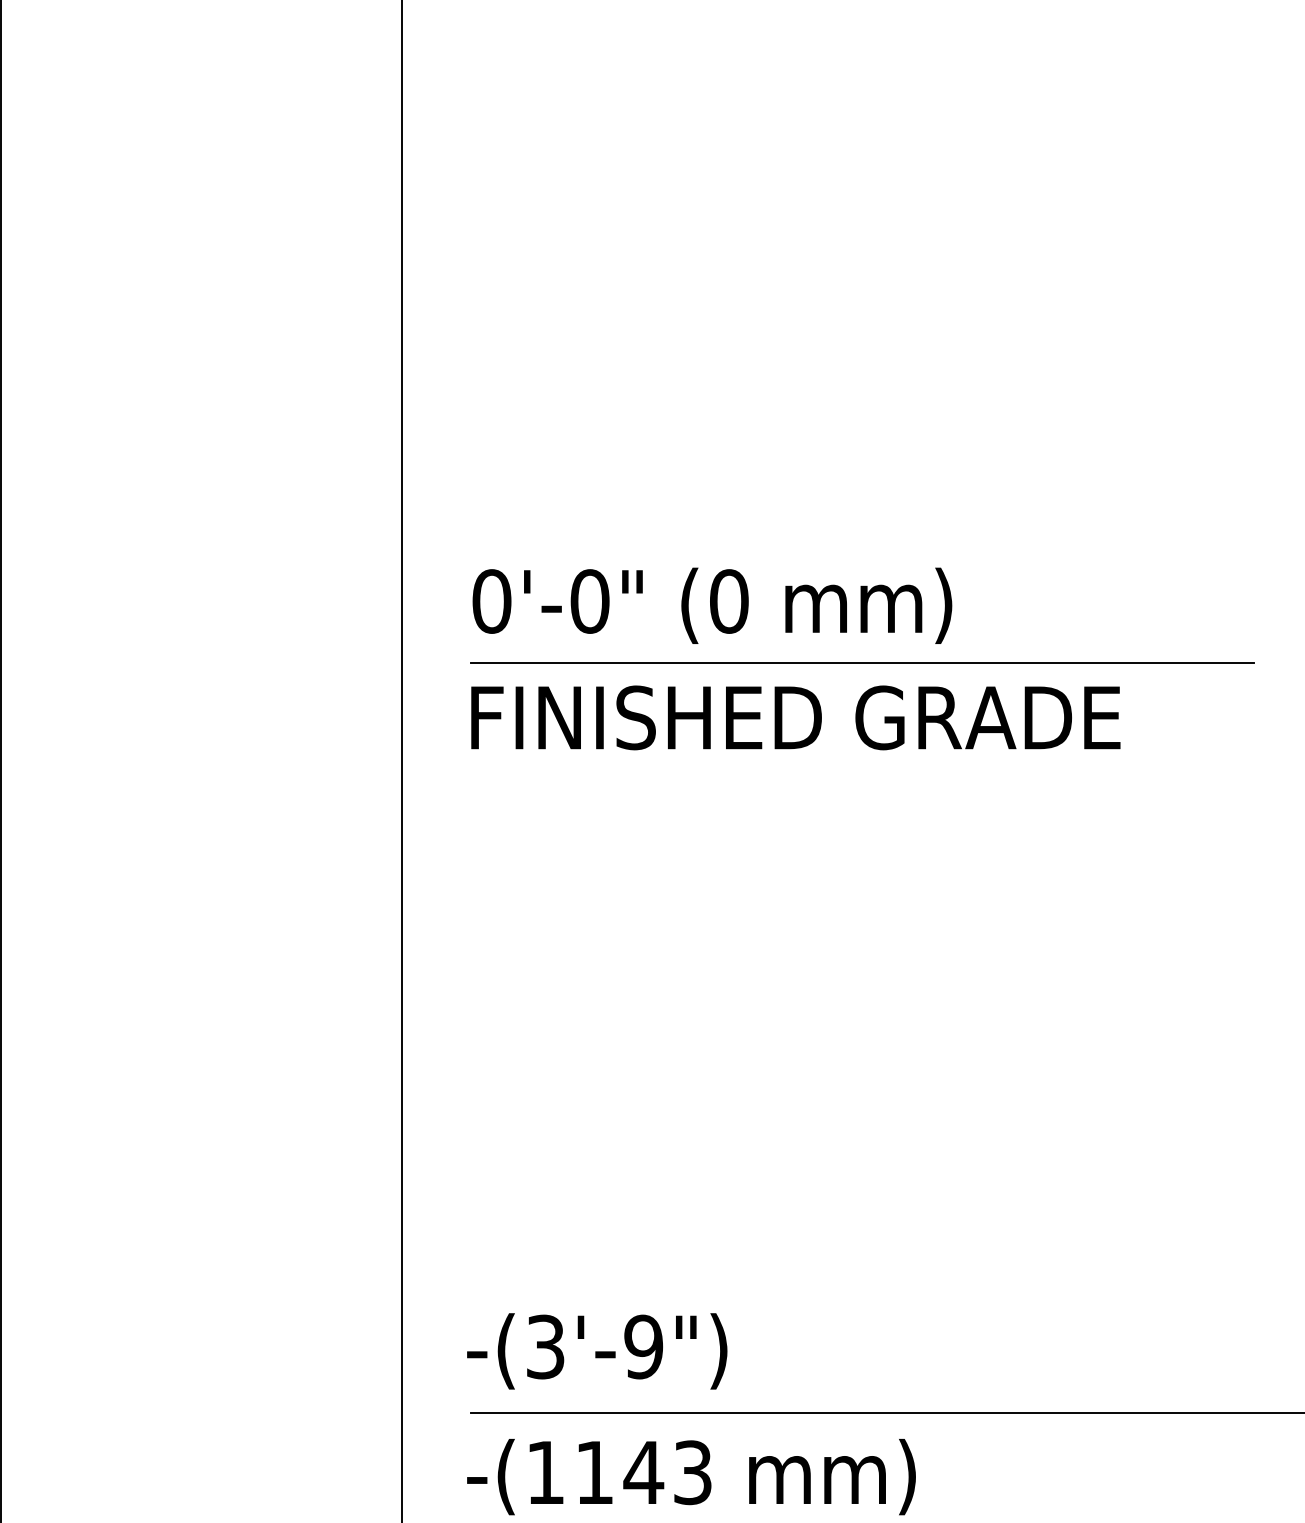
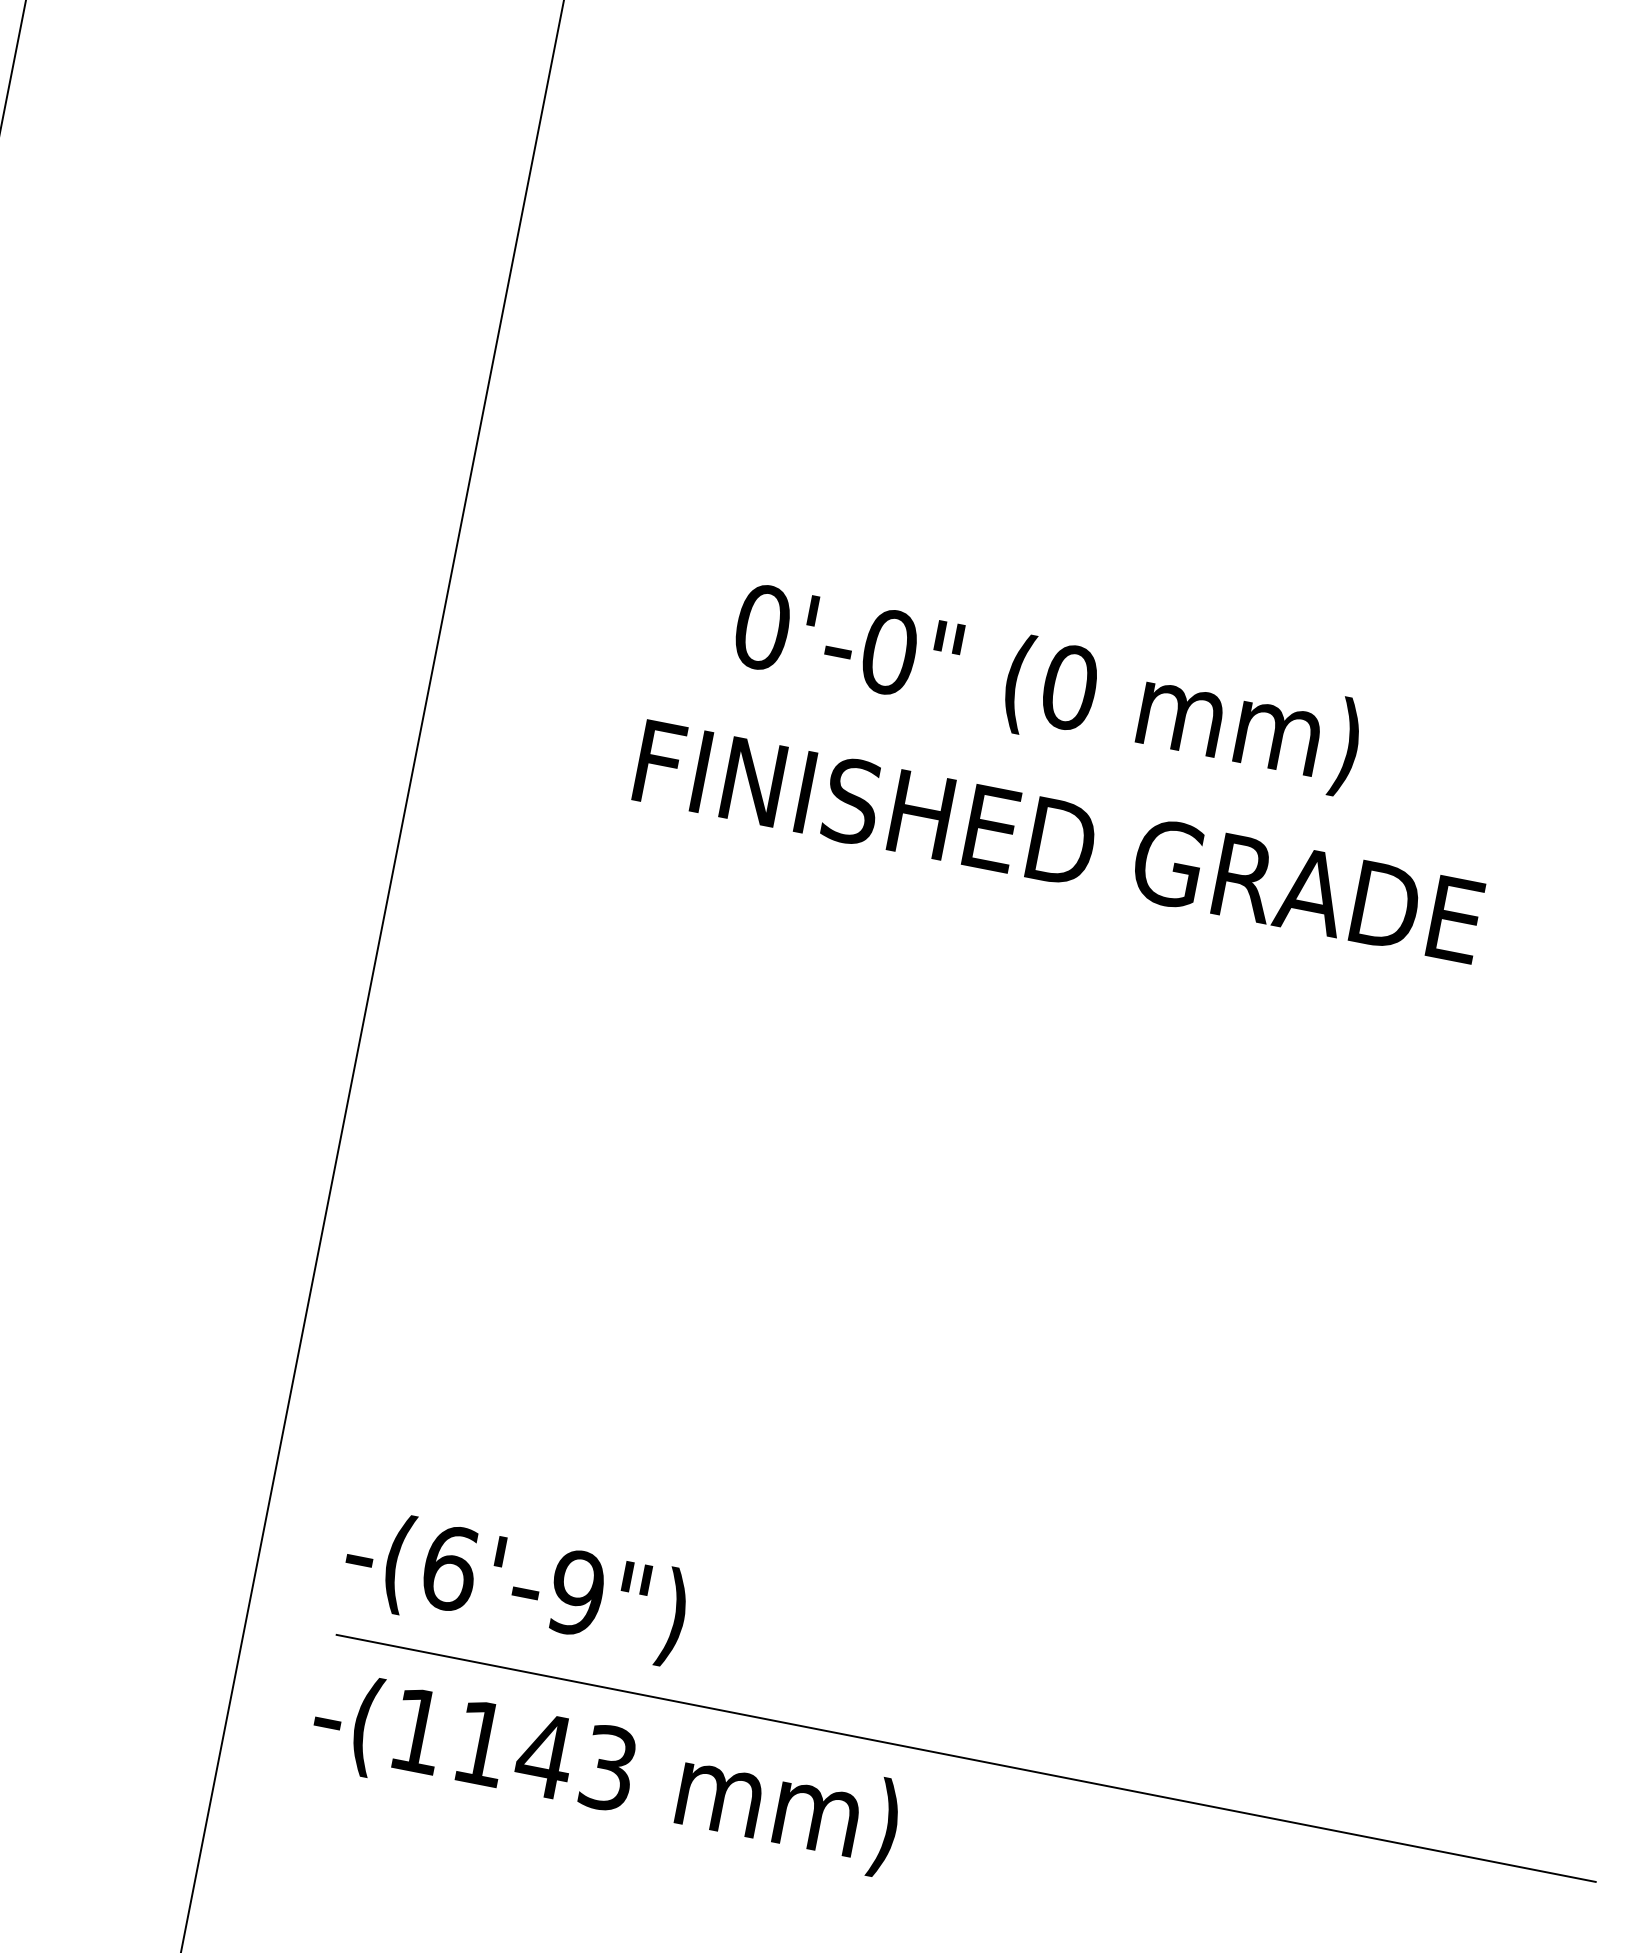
text: (712, 605) -> (1047, 688), moved
line: (862, 662) -> (1033, 762), removed
text: (795, 717) -> (1058, 841), moved
text: (545, 1346) -> (449, 1567), -(3'-9") -> -(6'-9")

